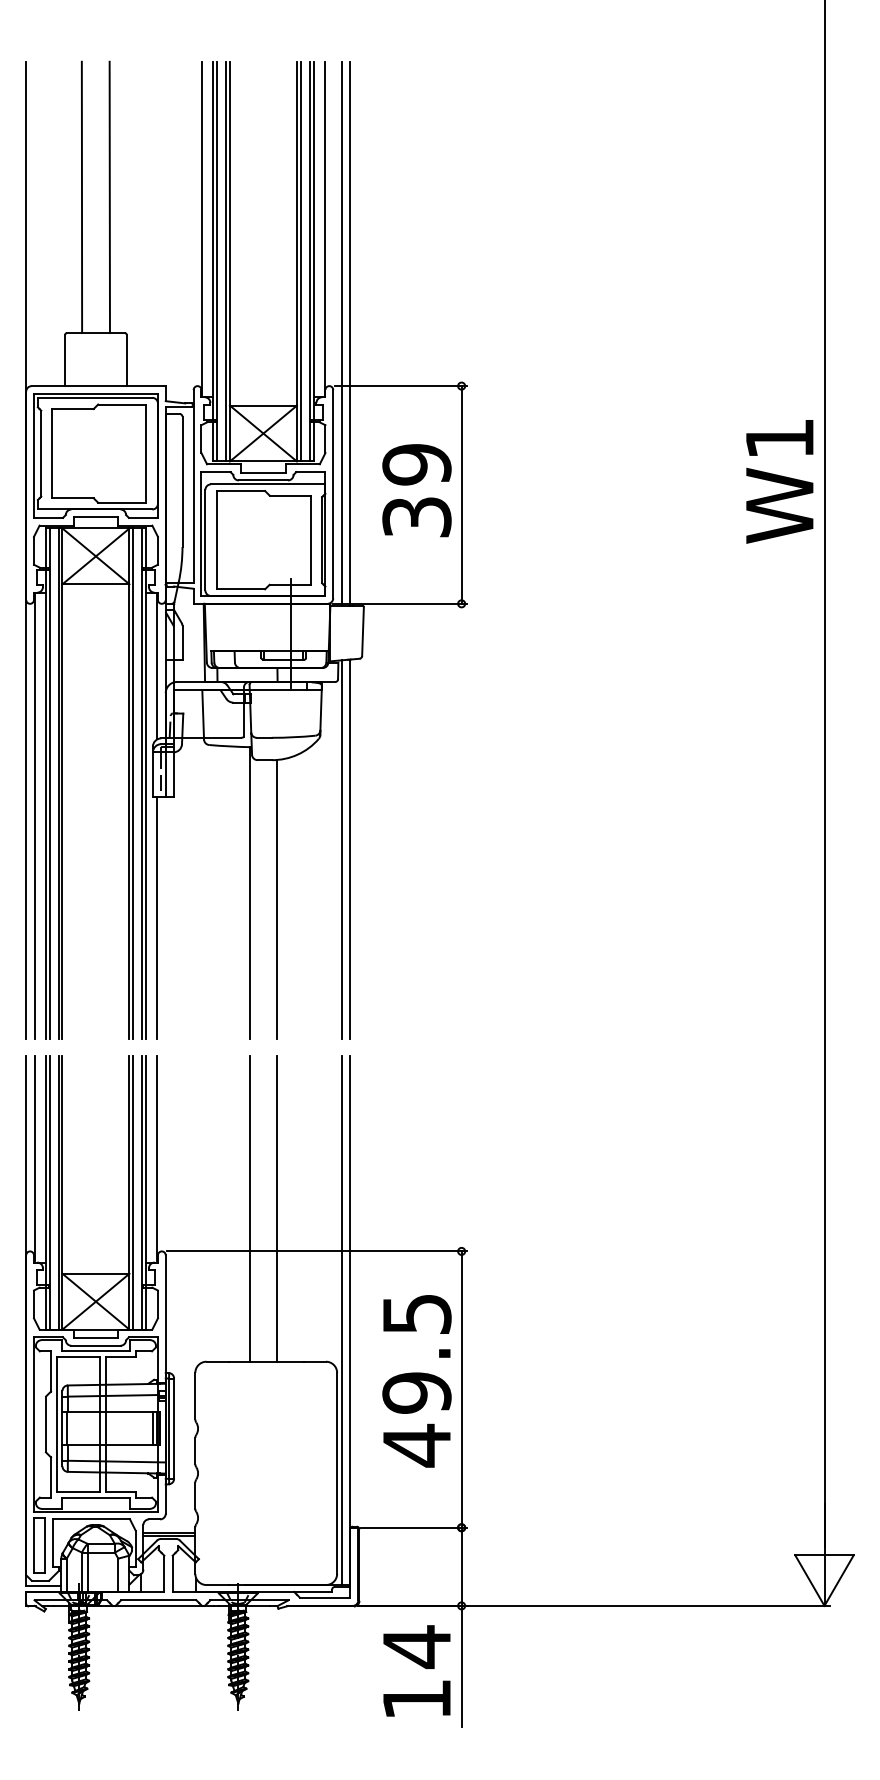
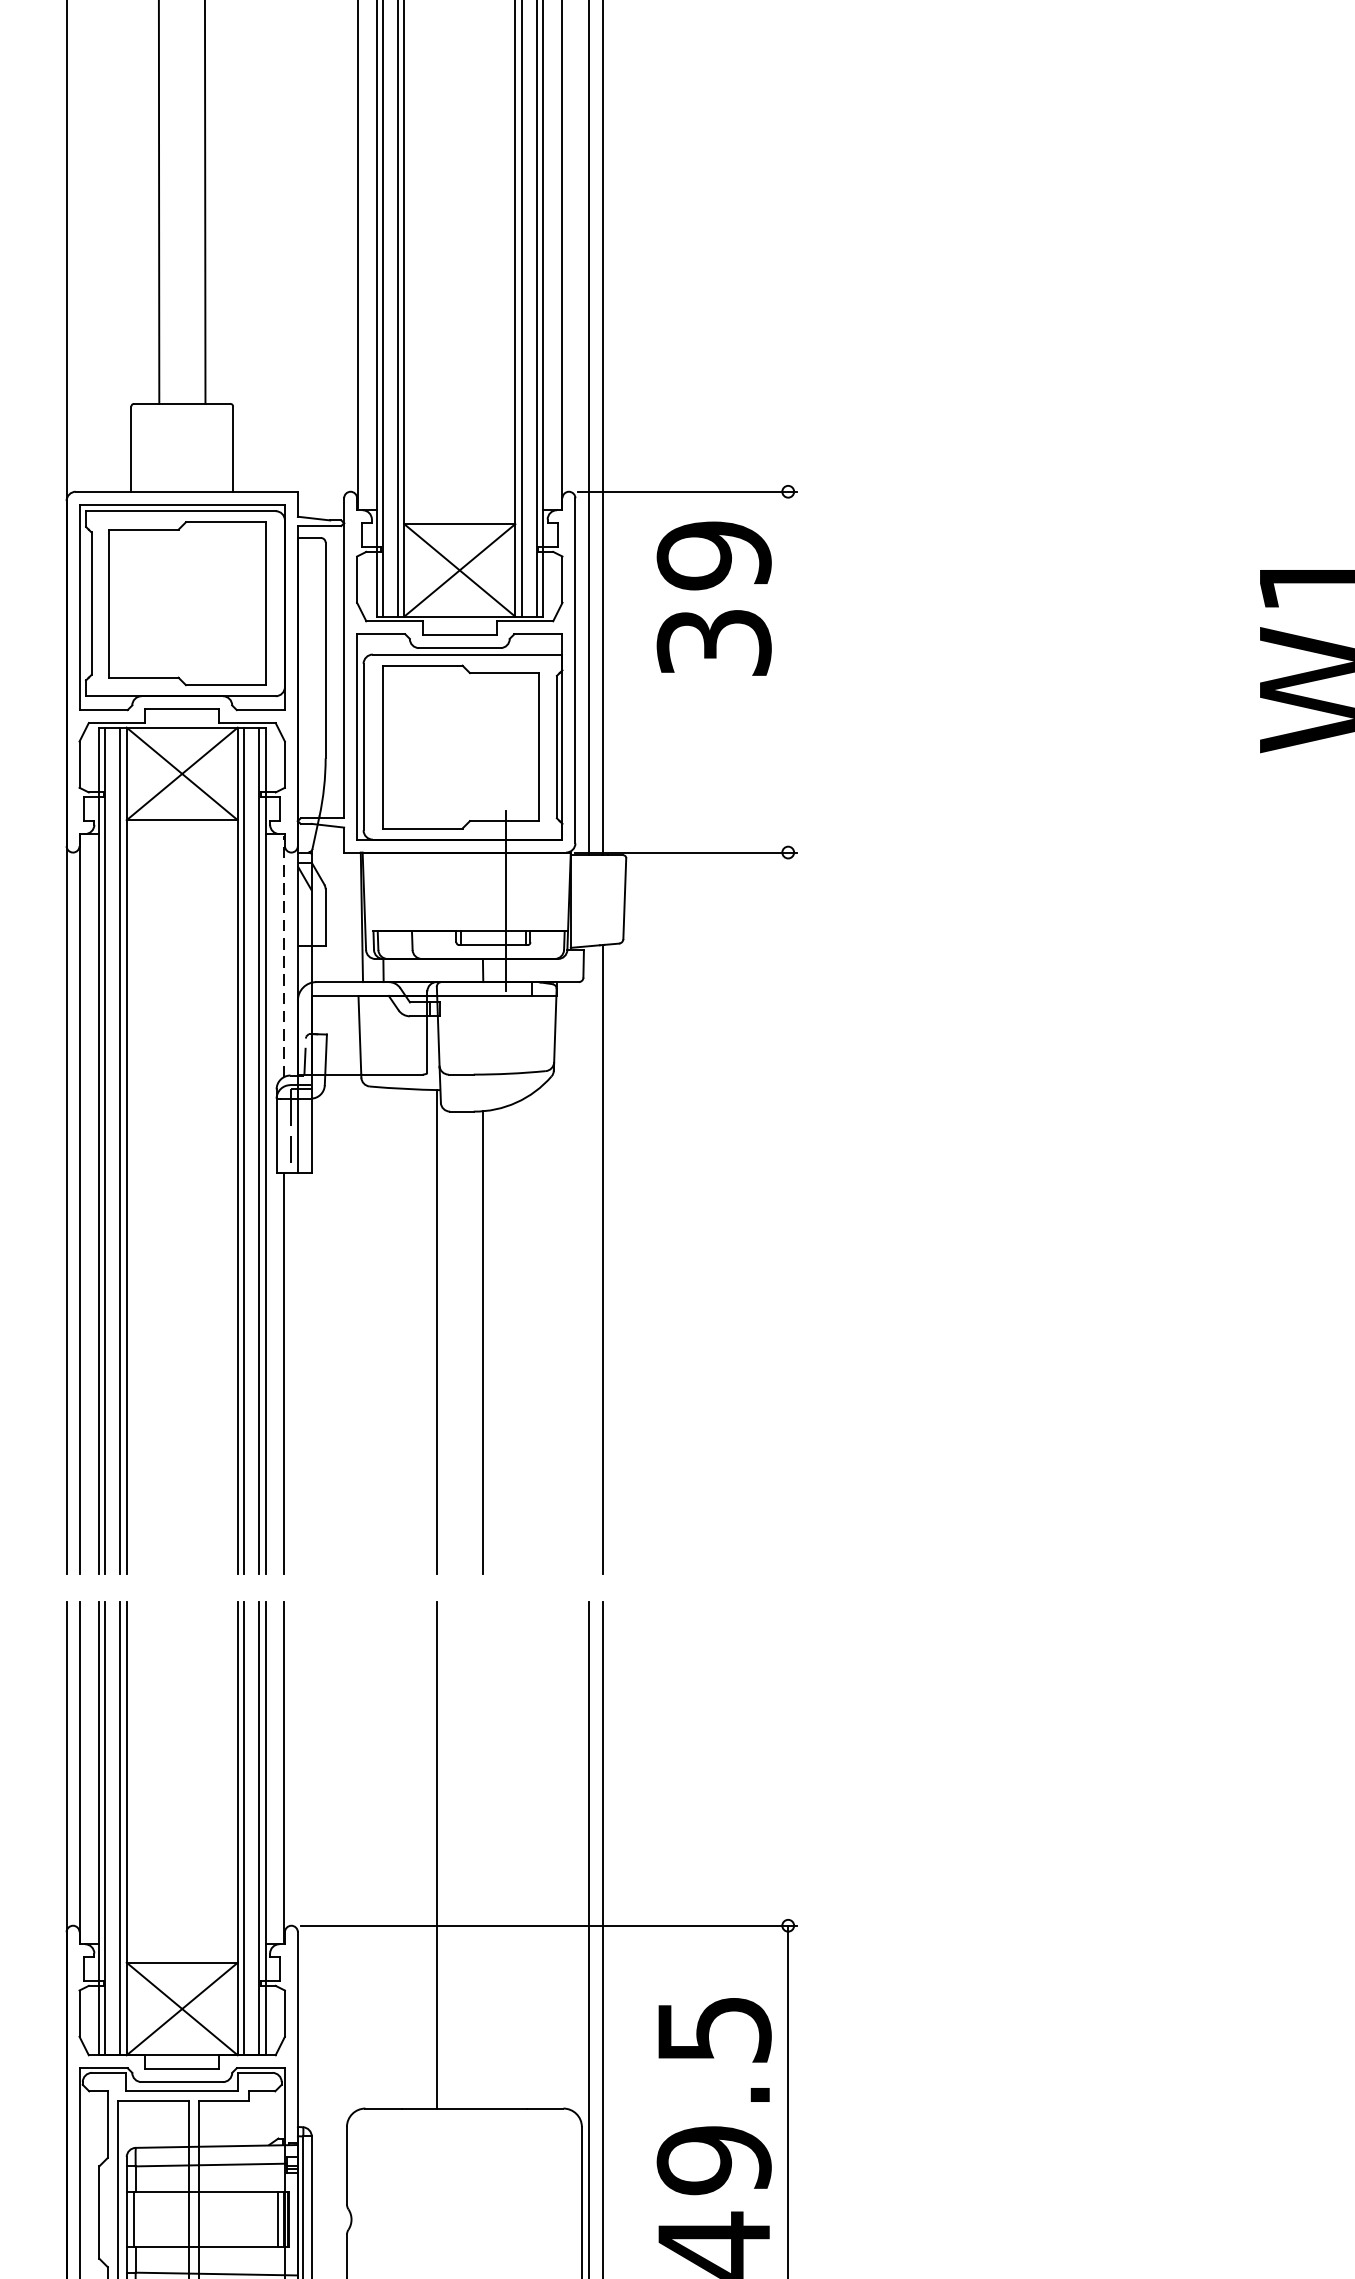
text: (416, 490) -> (713, 598), moved
line: (461, 494) -> (788, 671), removed
line: (157, 666) -> (284, 956), solid -> dashed
line: (341, 849) -> (589, 1259), removed
line: (277, 1208) -> (483, 1854), removed

